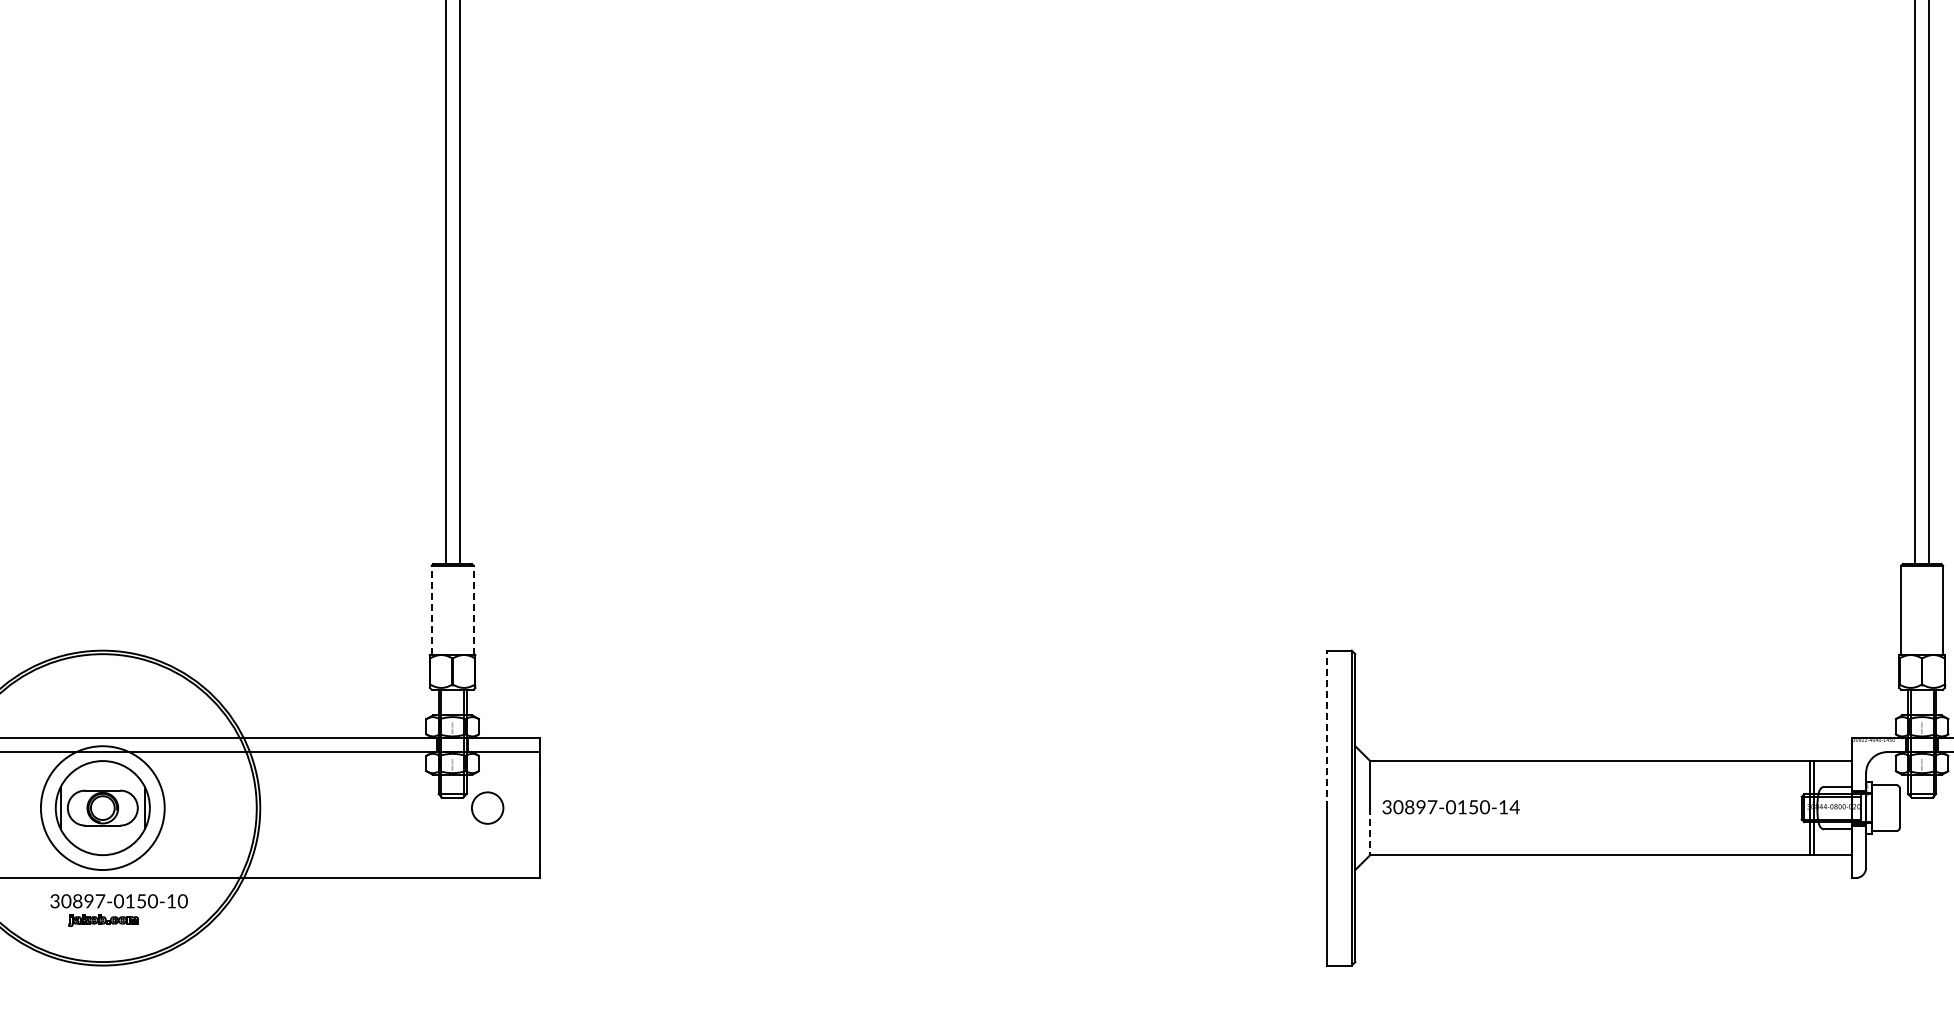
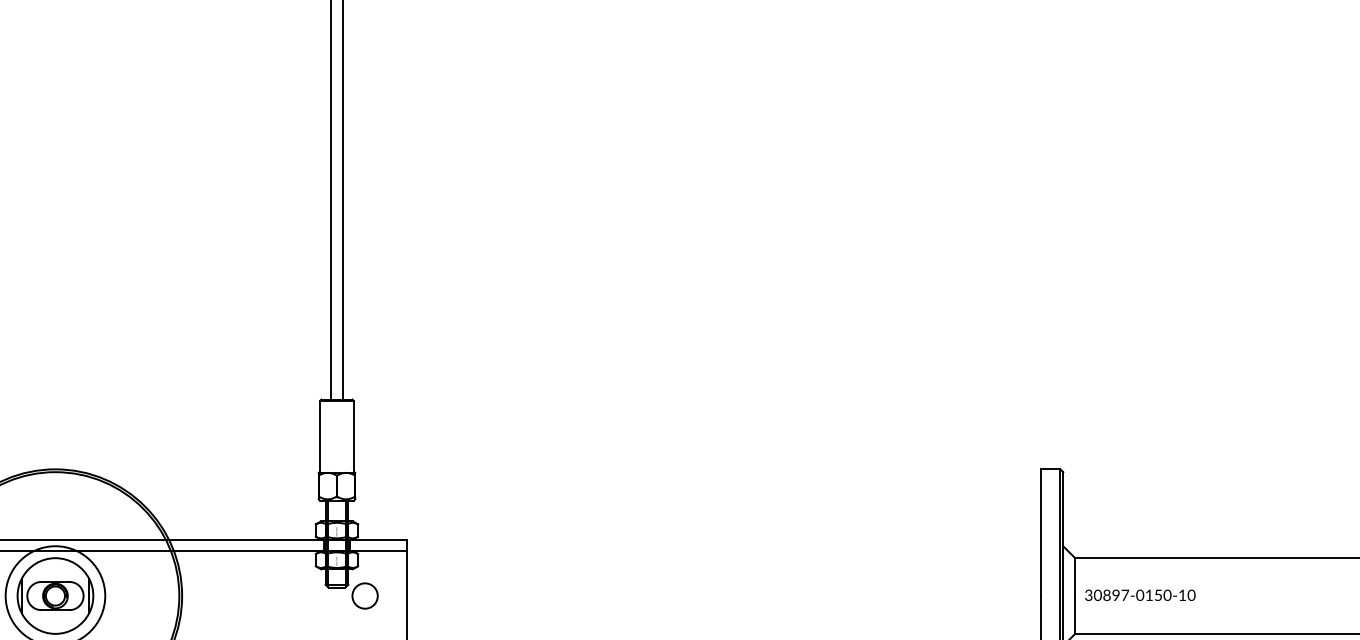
line: (431, 610) -> (319, 437), dashed -> solid
line: (473, 610) -> (353, 437), dashed -> solid
line: (1327, 729) -> (1040, 532), dashed -> solid
text: (1514, 807) -> (1191, 595), 30897-0150-14 -> 30897-0150-10
line: (1370, 831) -> (1075, 614), dashed -> solid

